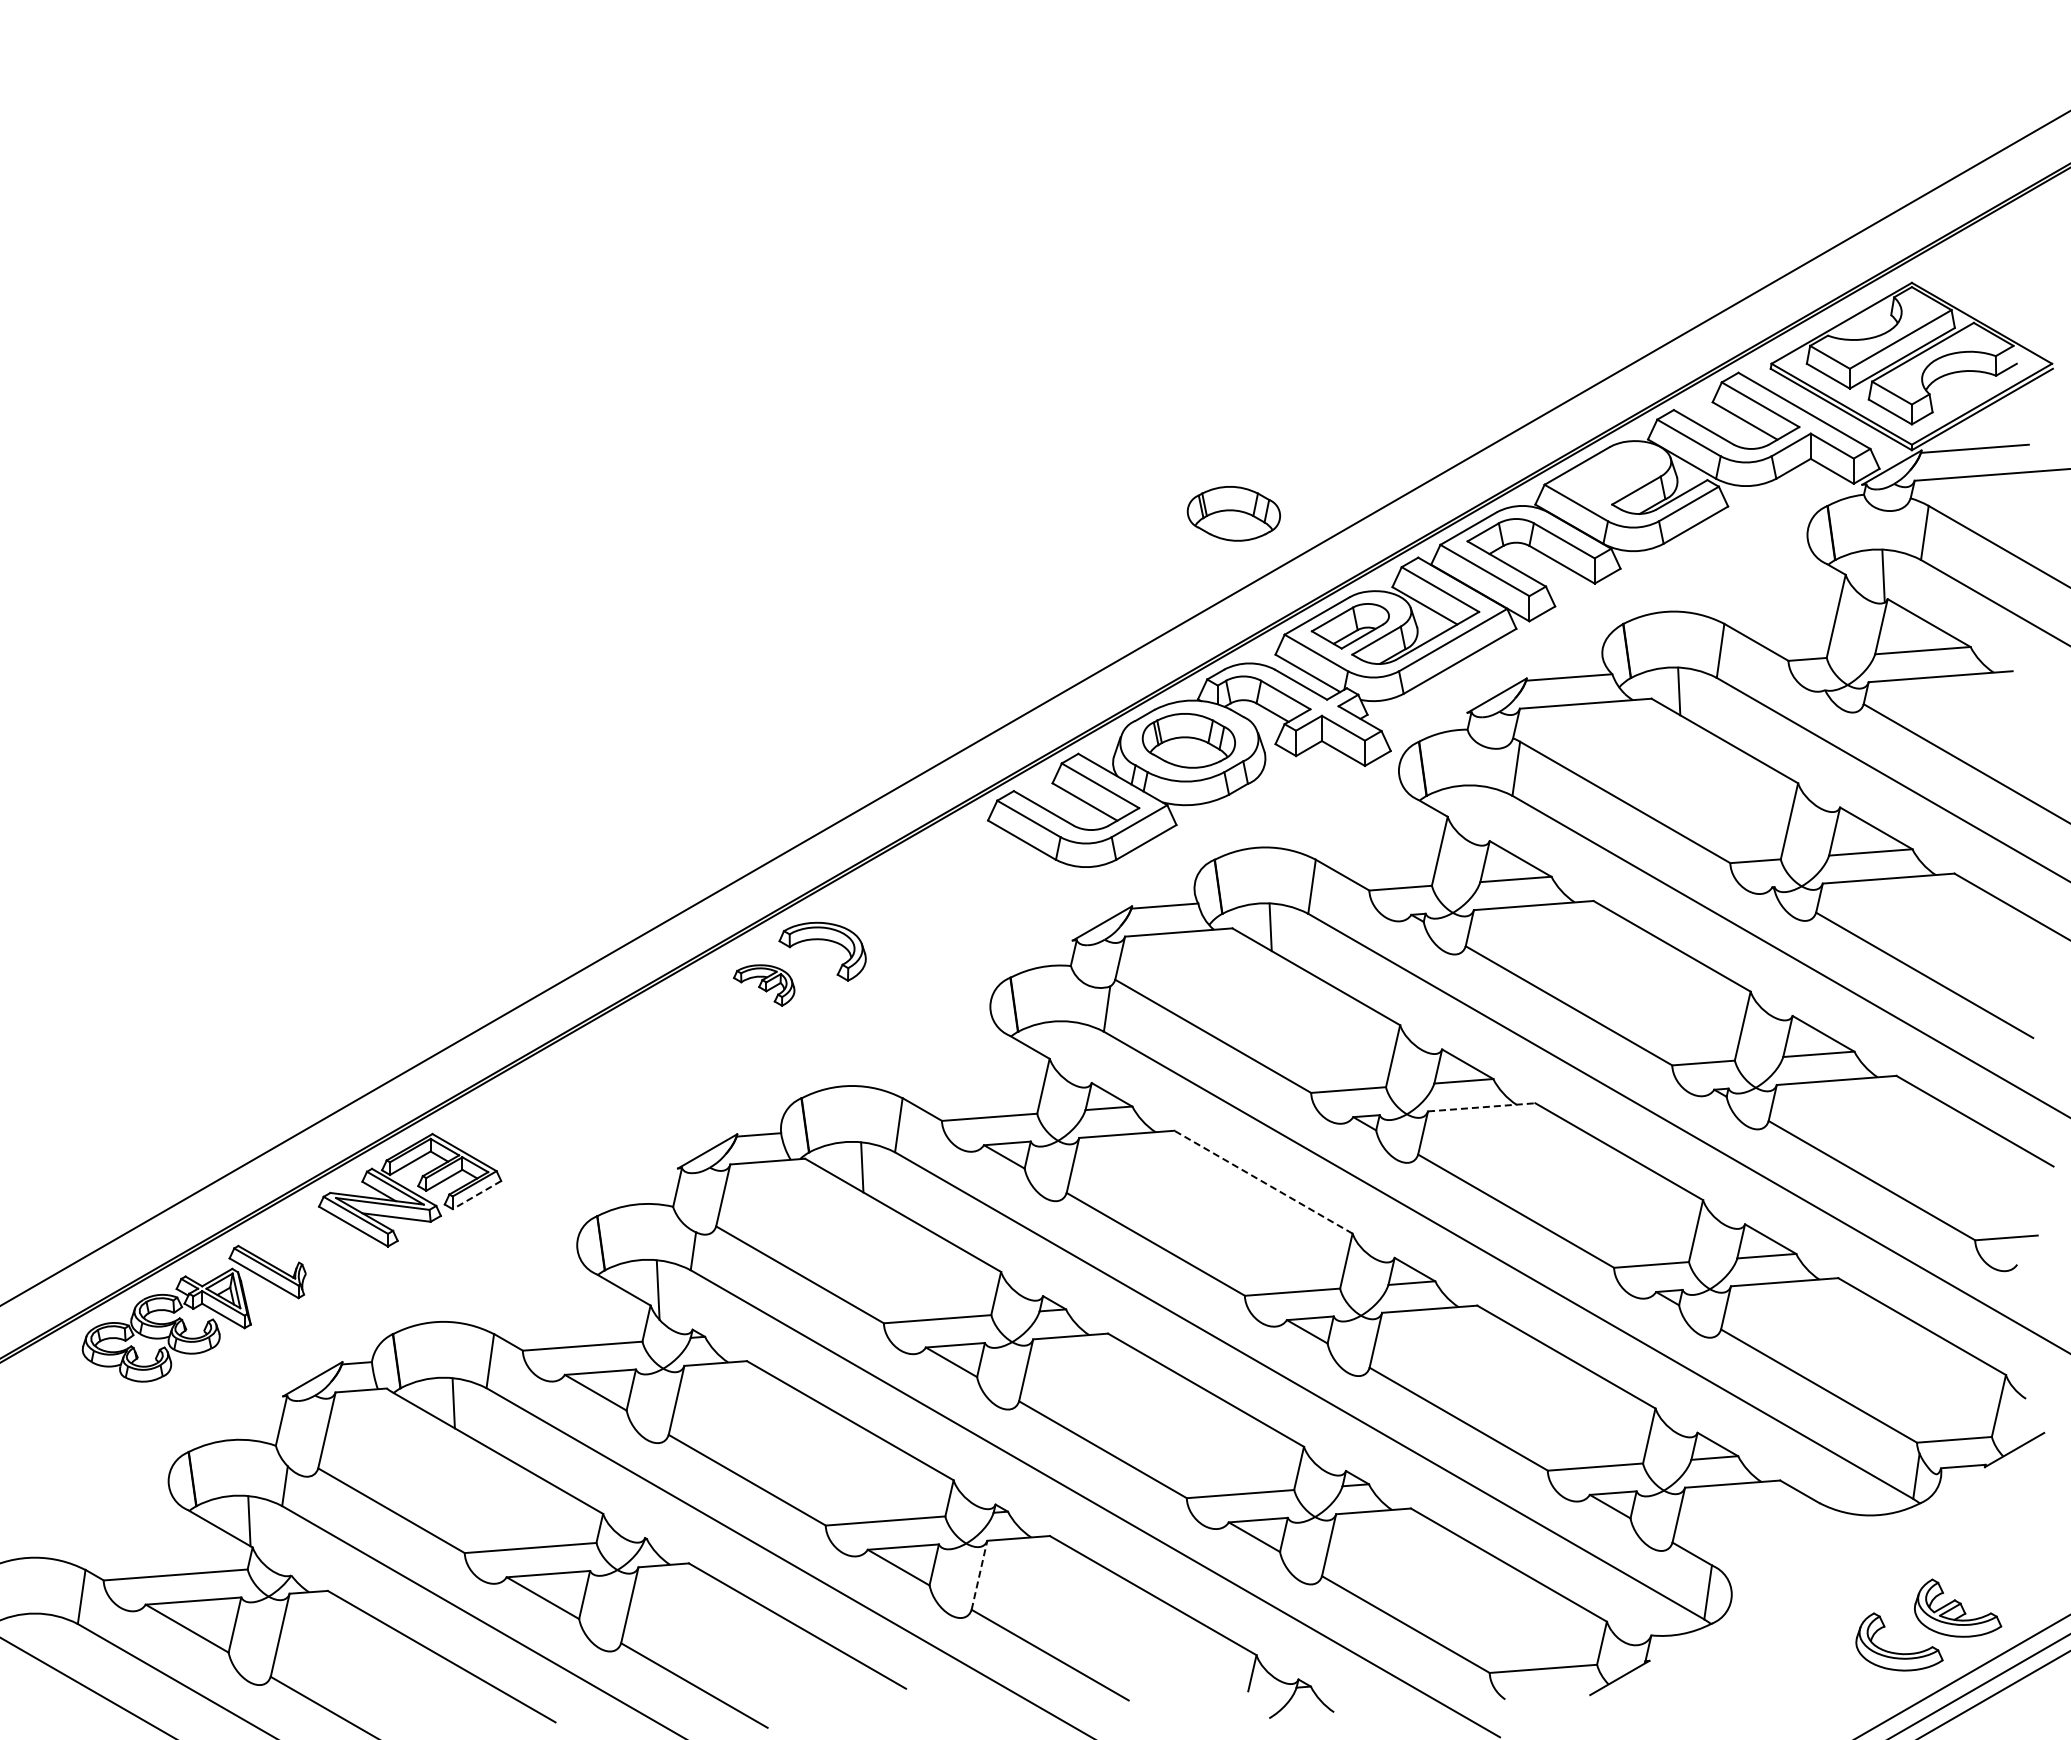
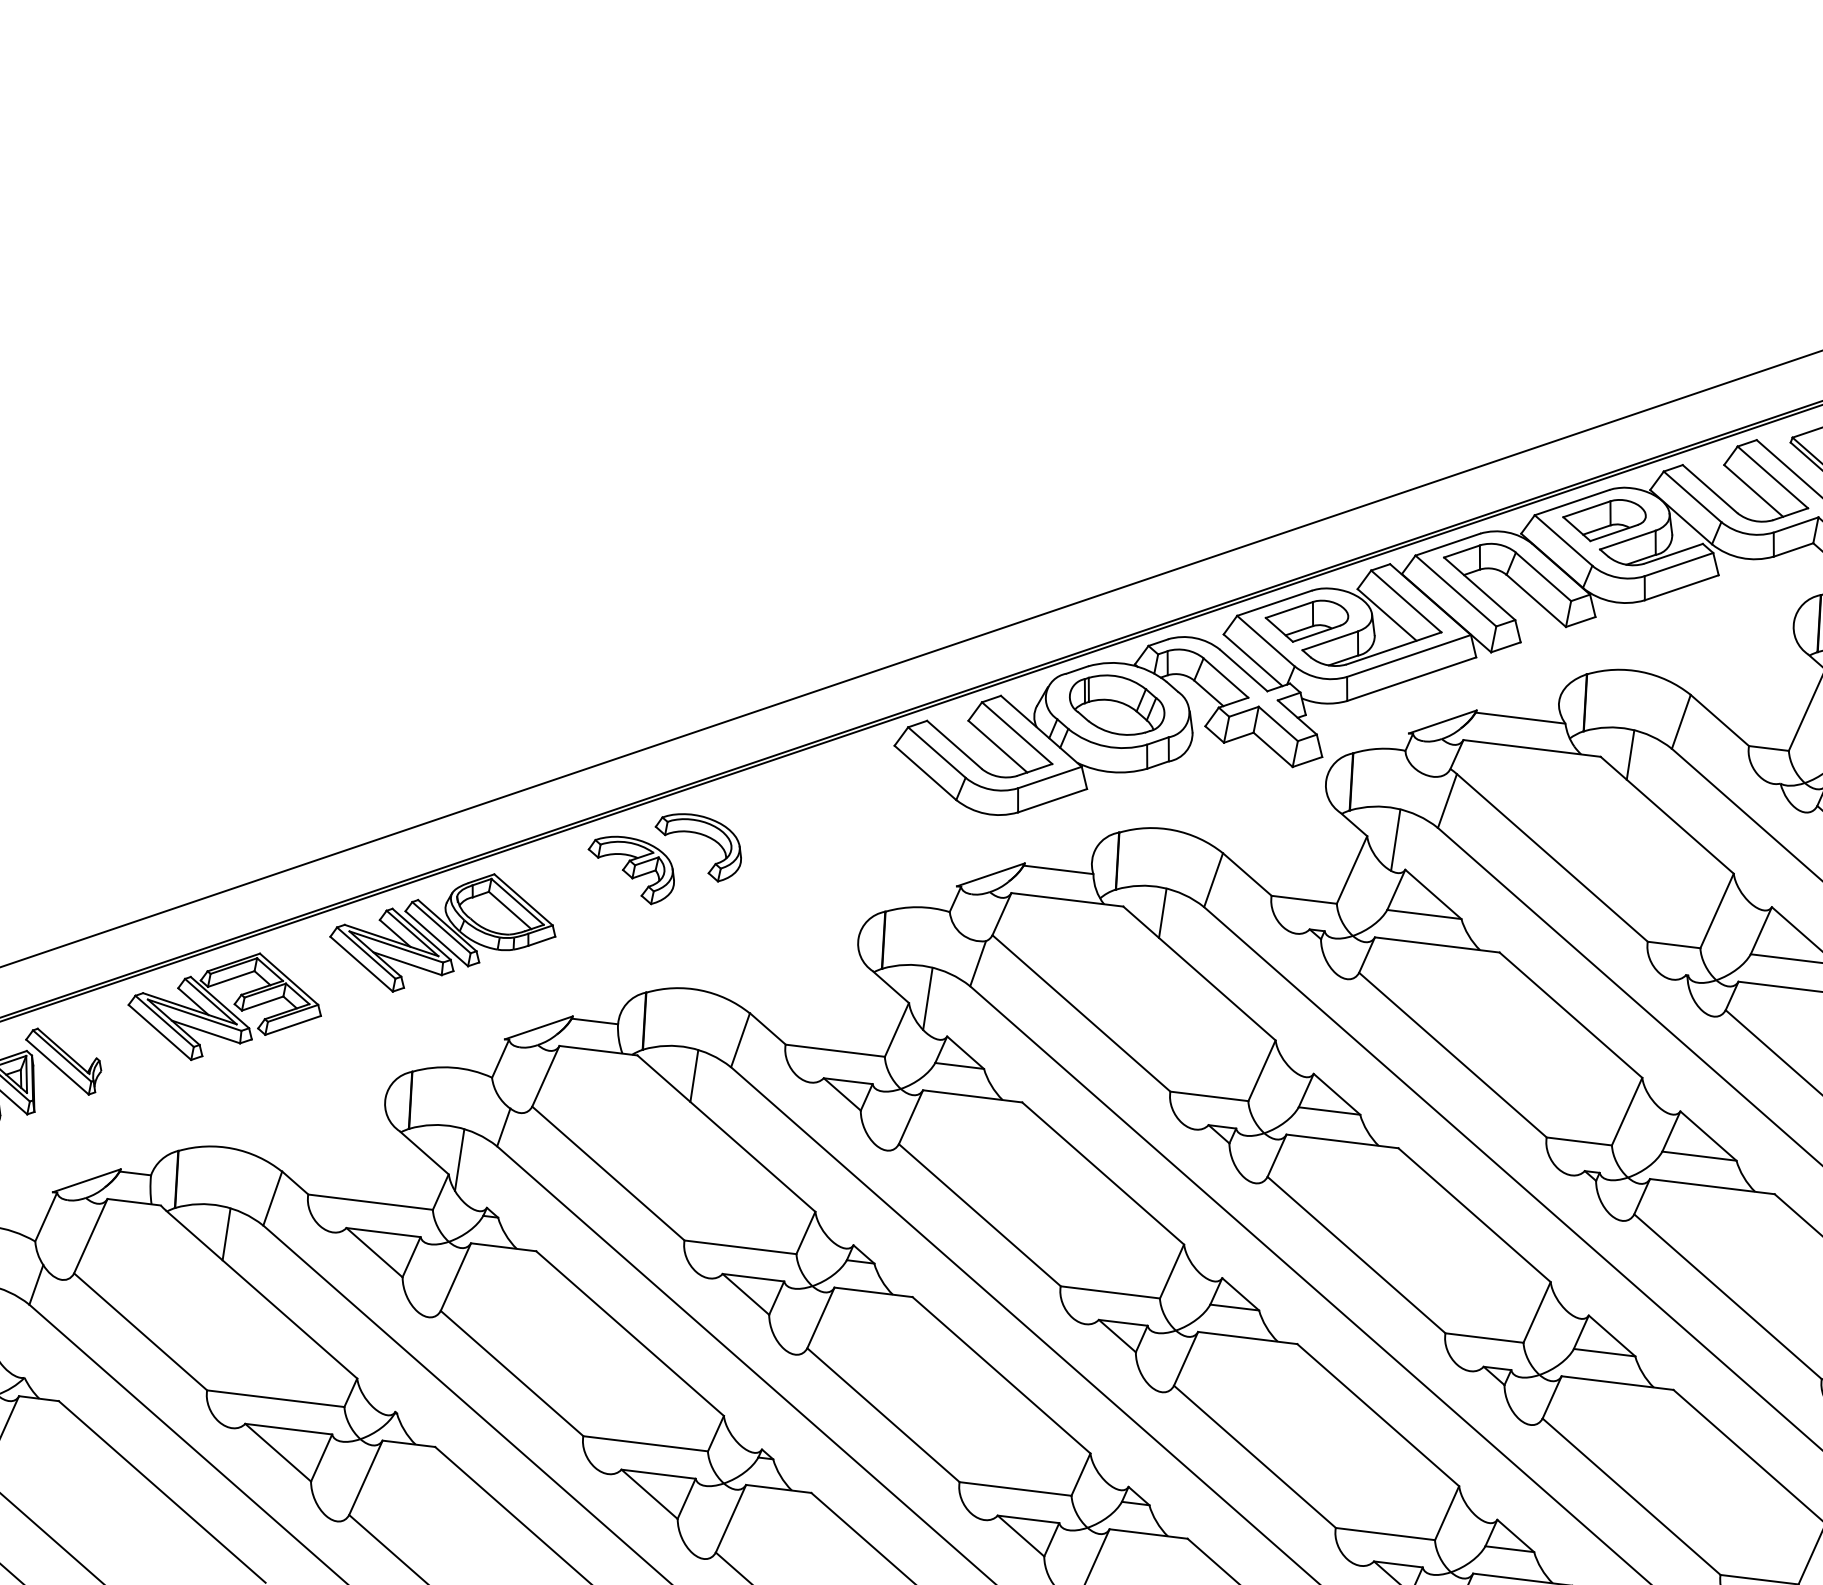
part: (1609, 476) -> (1603, 520), added
part: (1233, 513) -> (1209, 480), removed
line: (1474, 814) -> (1395, 839), added
part: (764, 985) -> (631, 869), size x1.43
line: (1066, 1051) -> (927, 998), added
part: (600, 1079) -> (443, 932), added
line: (1481, 1107) -> (1342, 1141), dashed -> solid
line: (1263, 1182) -> (1103, 1173), dashed -> solid
line: (476, 1195) -> (292, 1025), dashed -> solid
line: (979, 1574) -> (731, 1517), dashed -> solid

